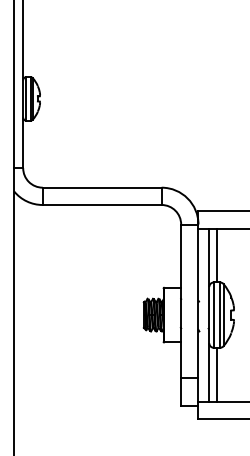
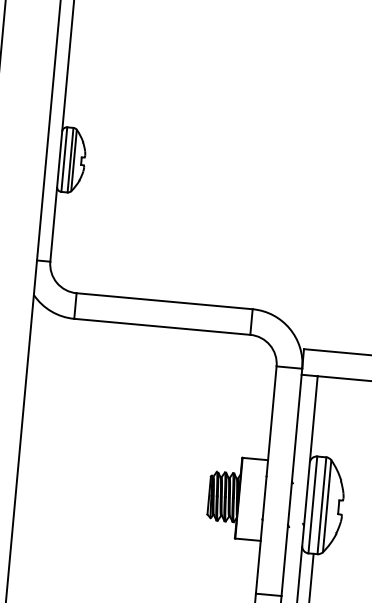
line: (217, 255) -> (326, 417), removed

